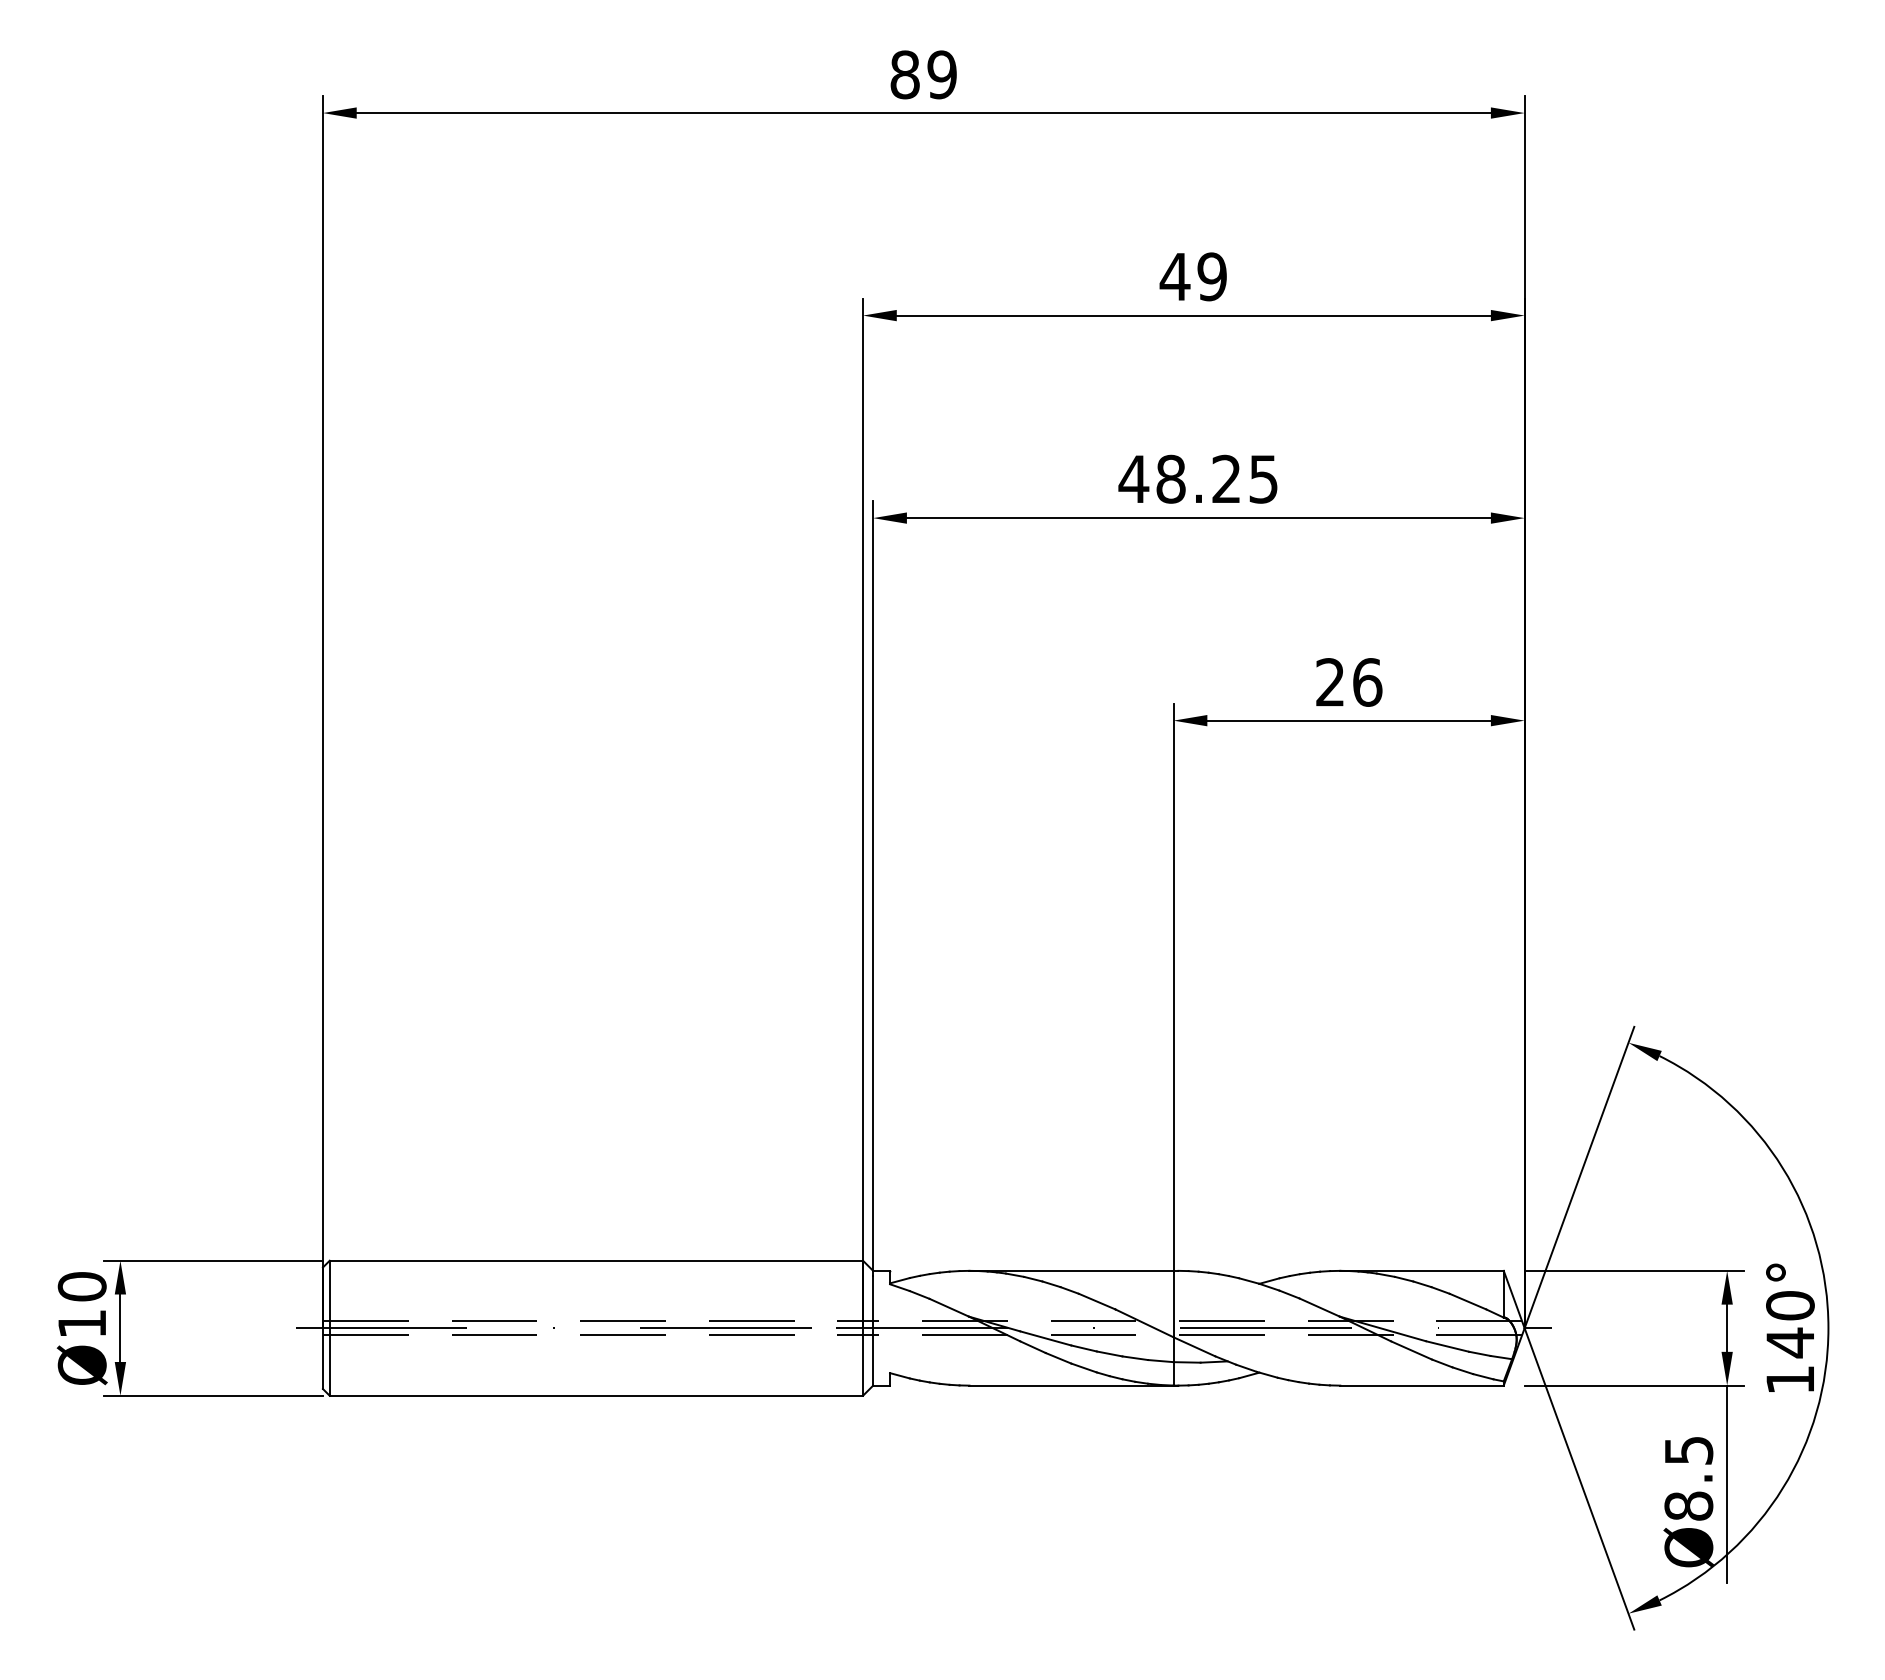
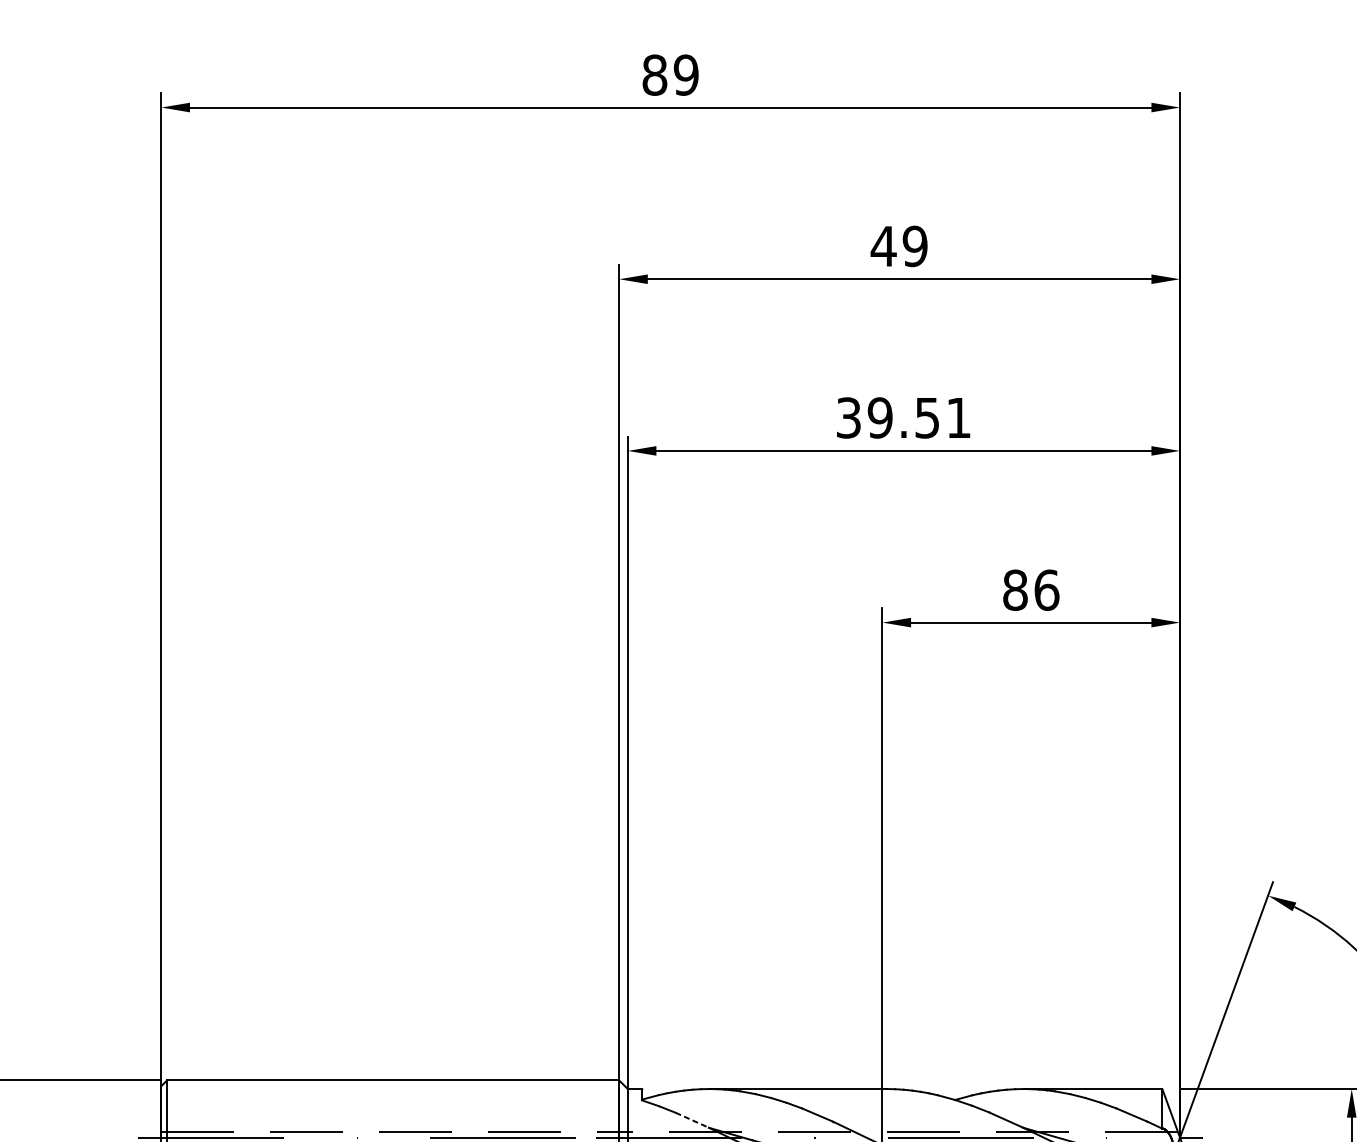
text: (1197, 478) -> (902, 417), 48.25 -> 39.51
text: (1330, 682) -> (1015, 590), 26 -> 86
line: (949, 1307) -> (692, 1120), solid -> dashed

